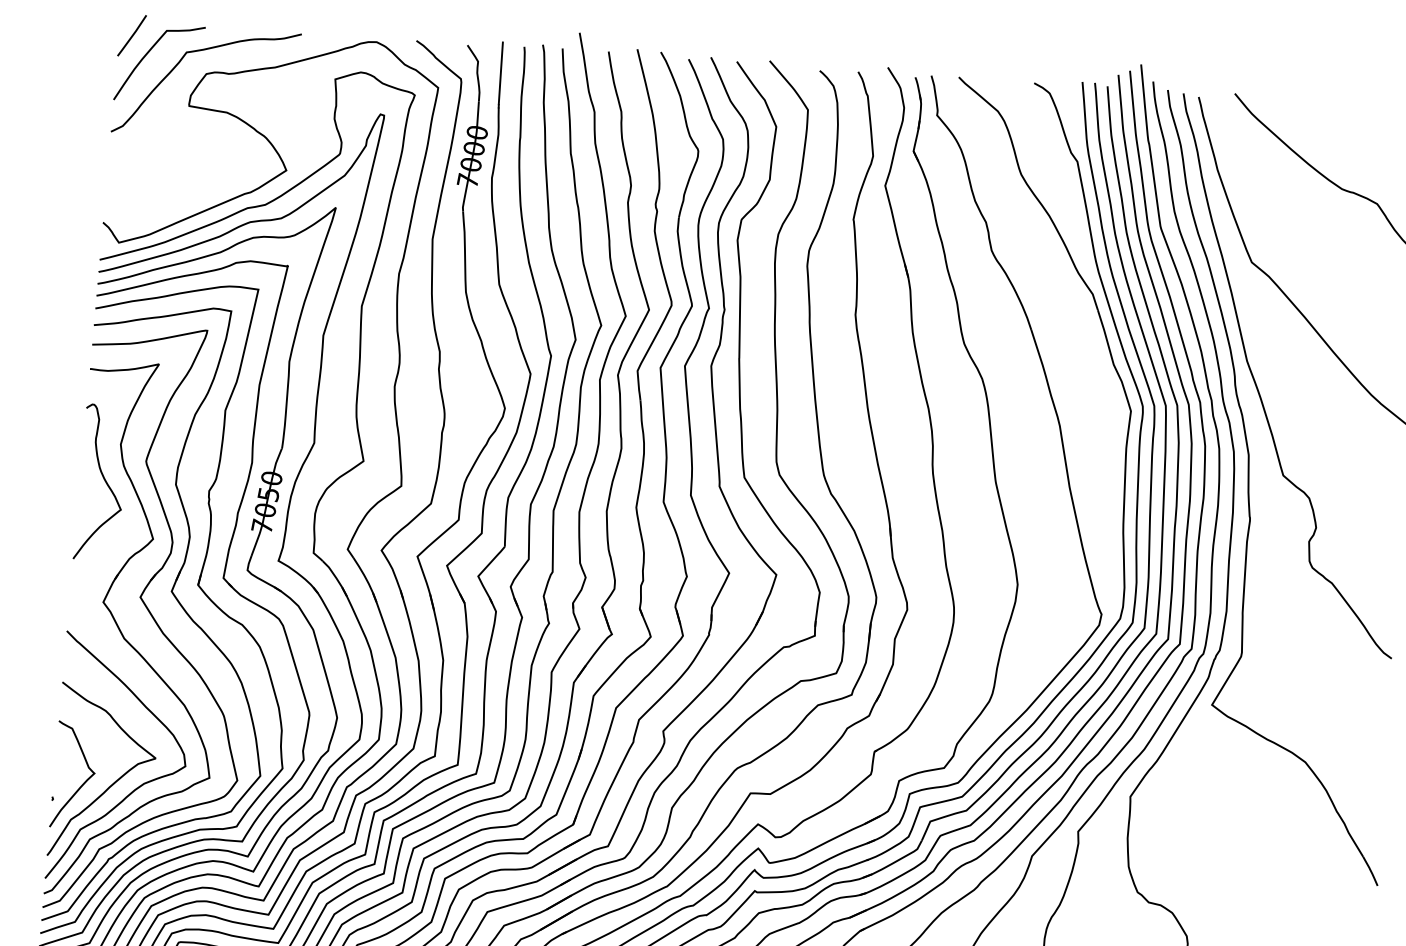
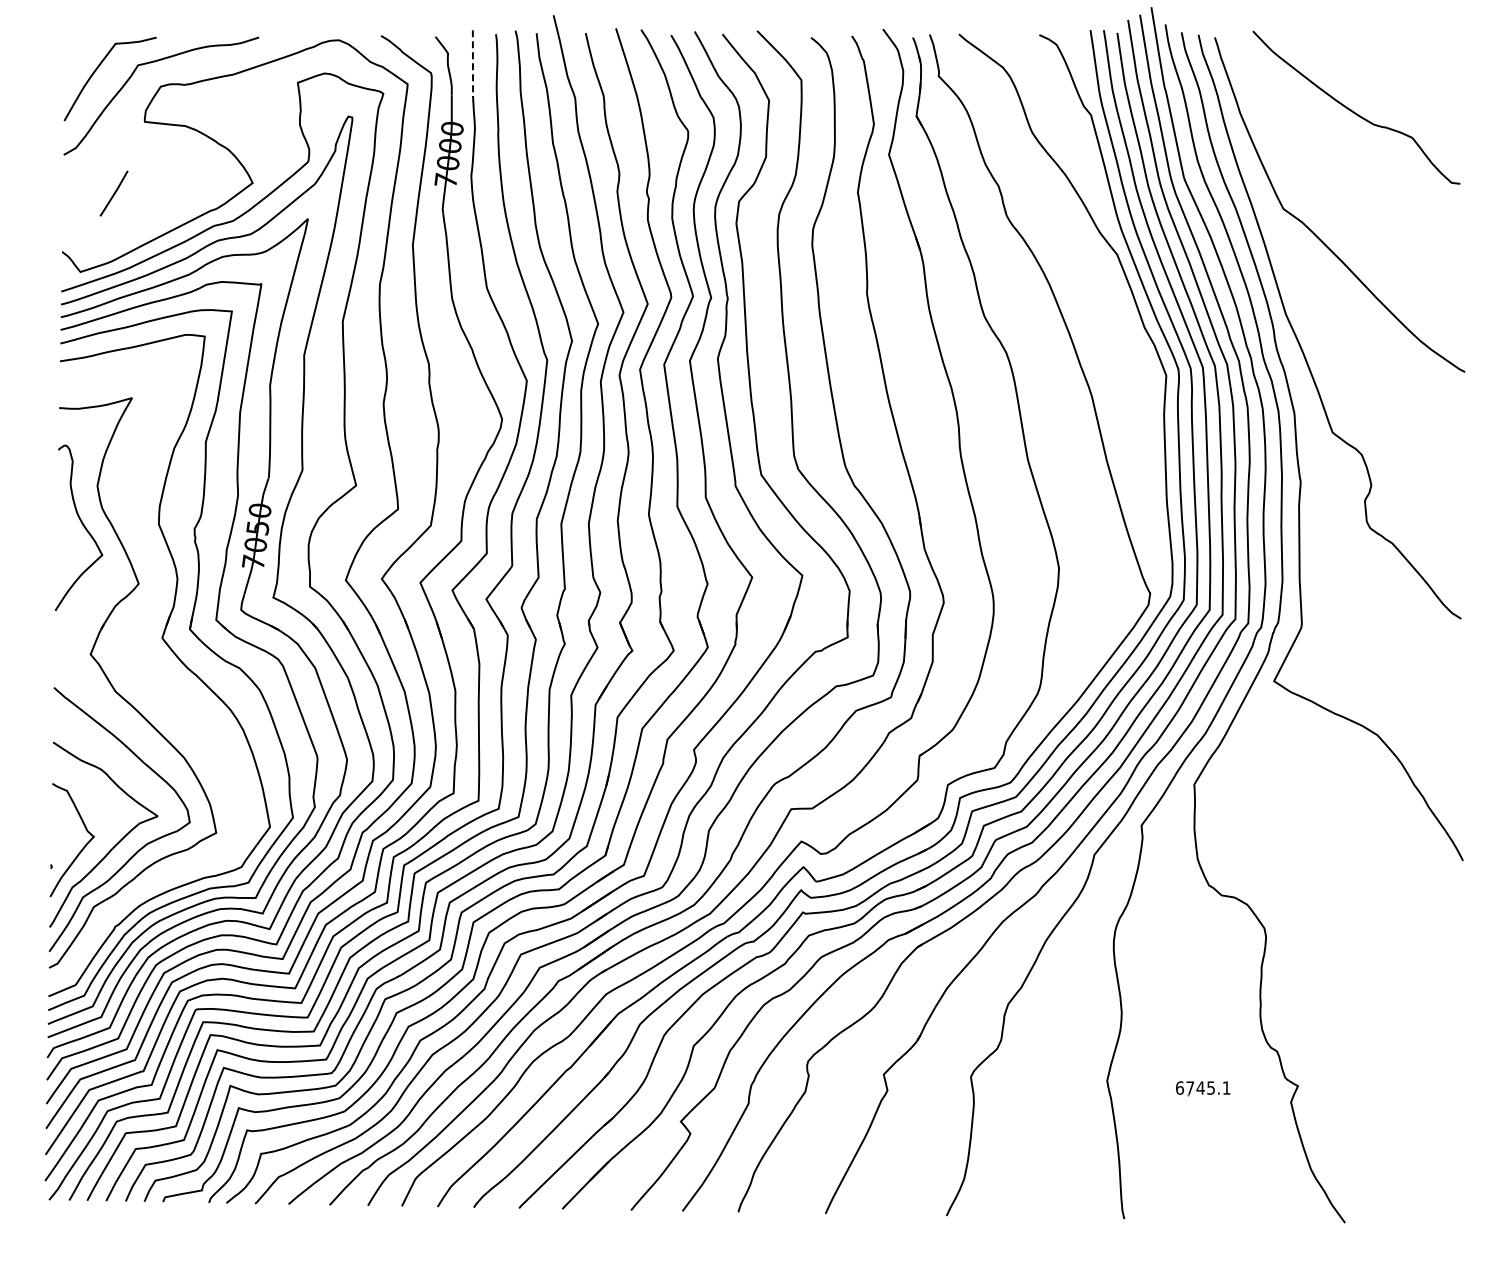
line: (131, 35) -> (113, 193), moved
line: (500, 74) -> (472, 65), solid -> dashed
part: (155, 620) -> (147, 670), removed

